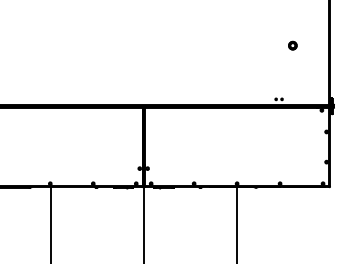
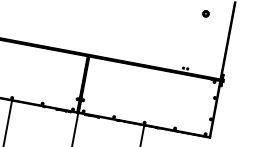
part: (292, 45) -> (205, 13), moved

